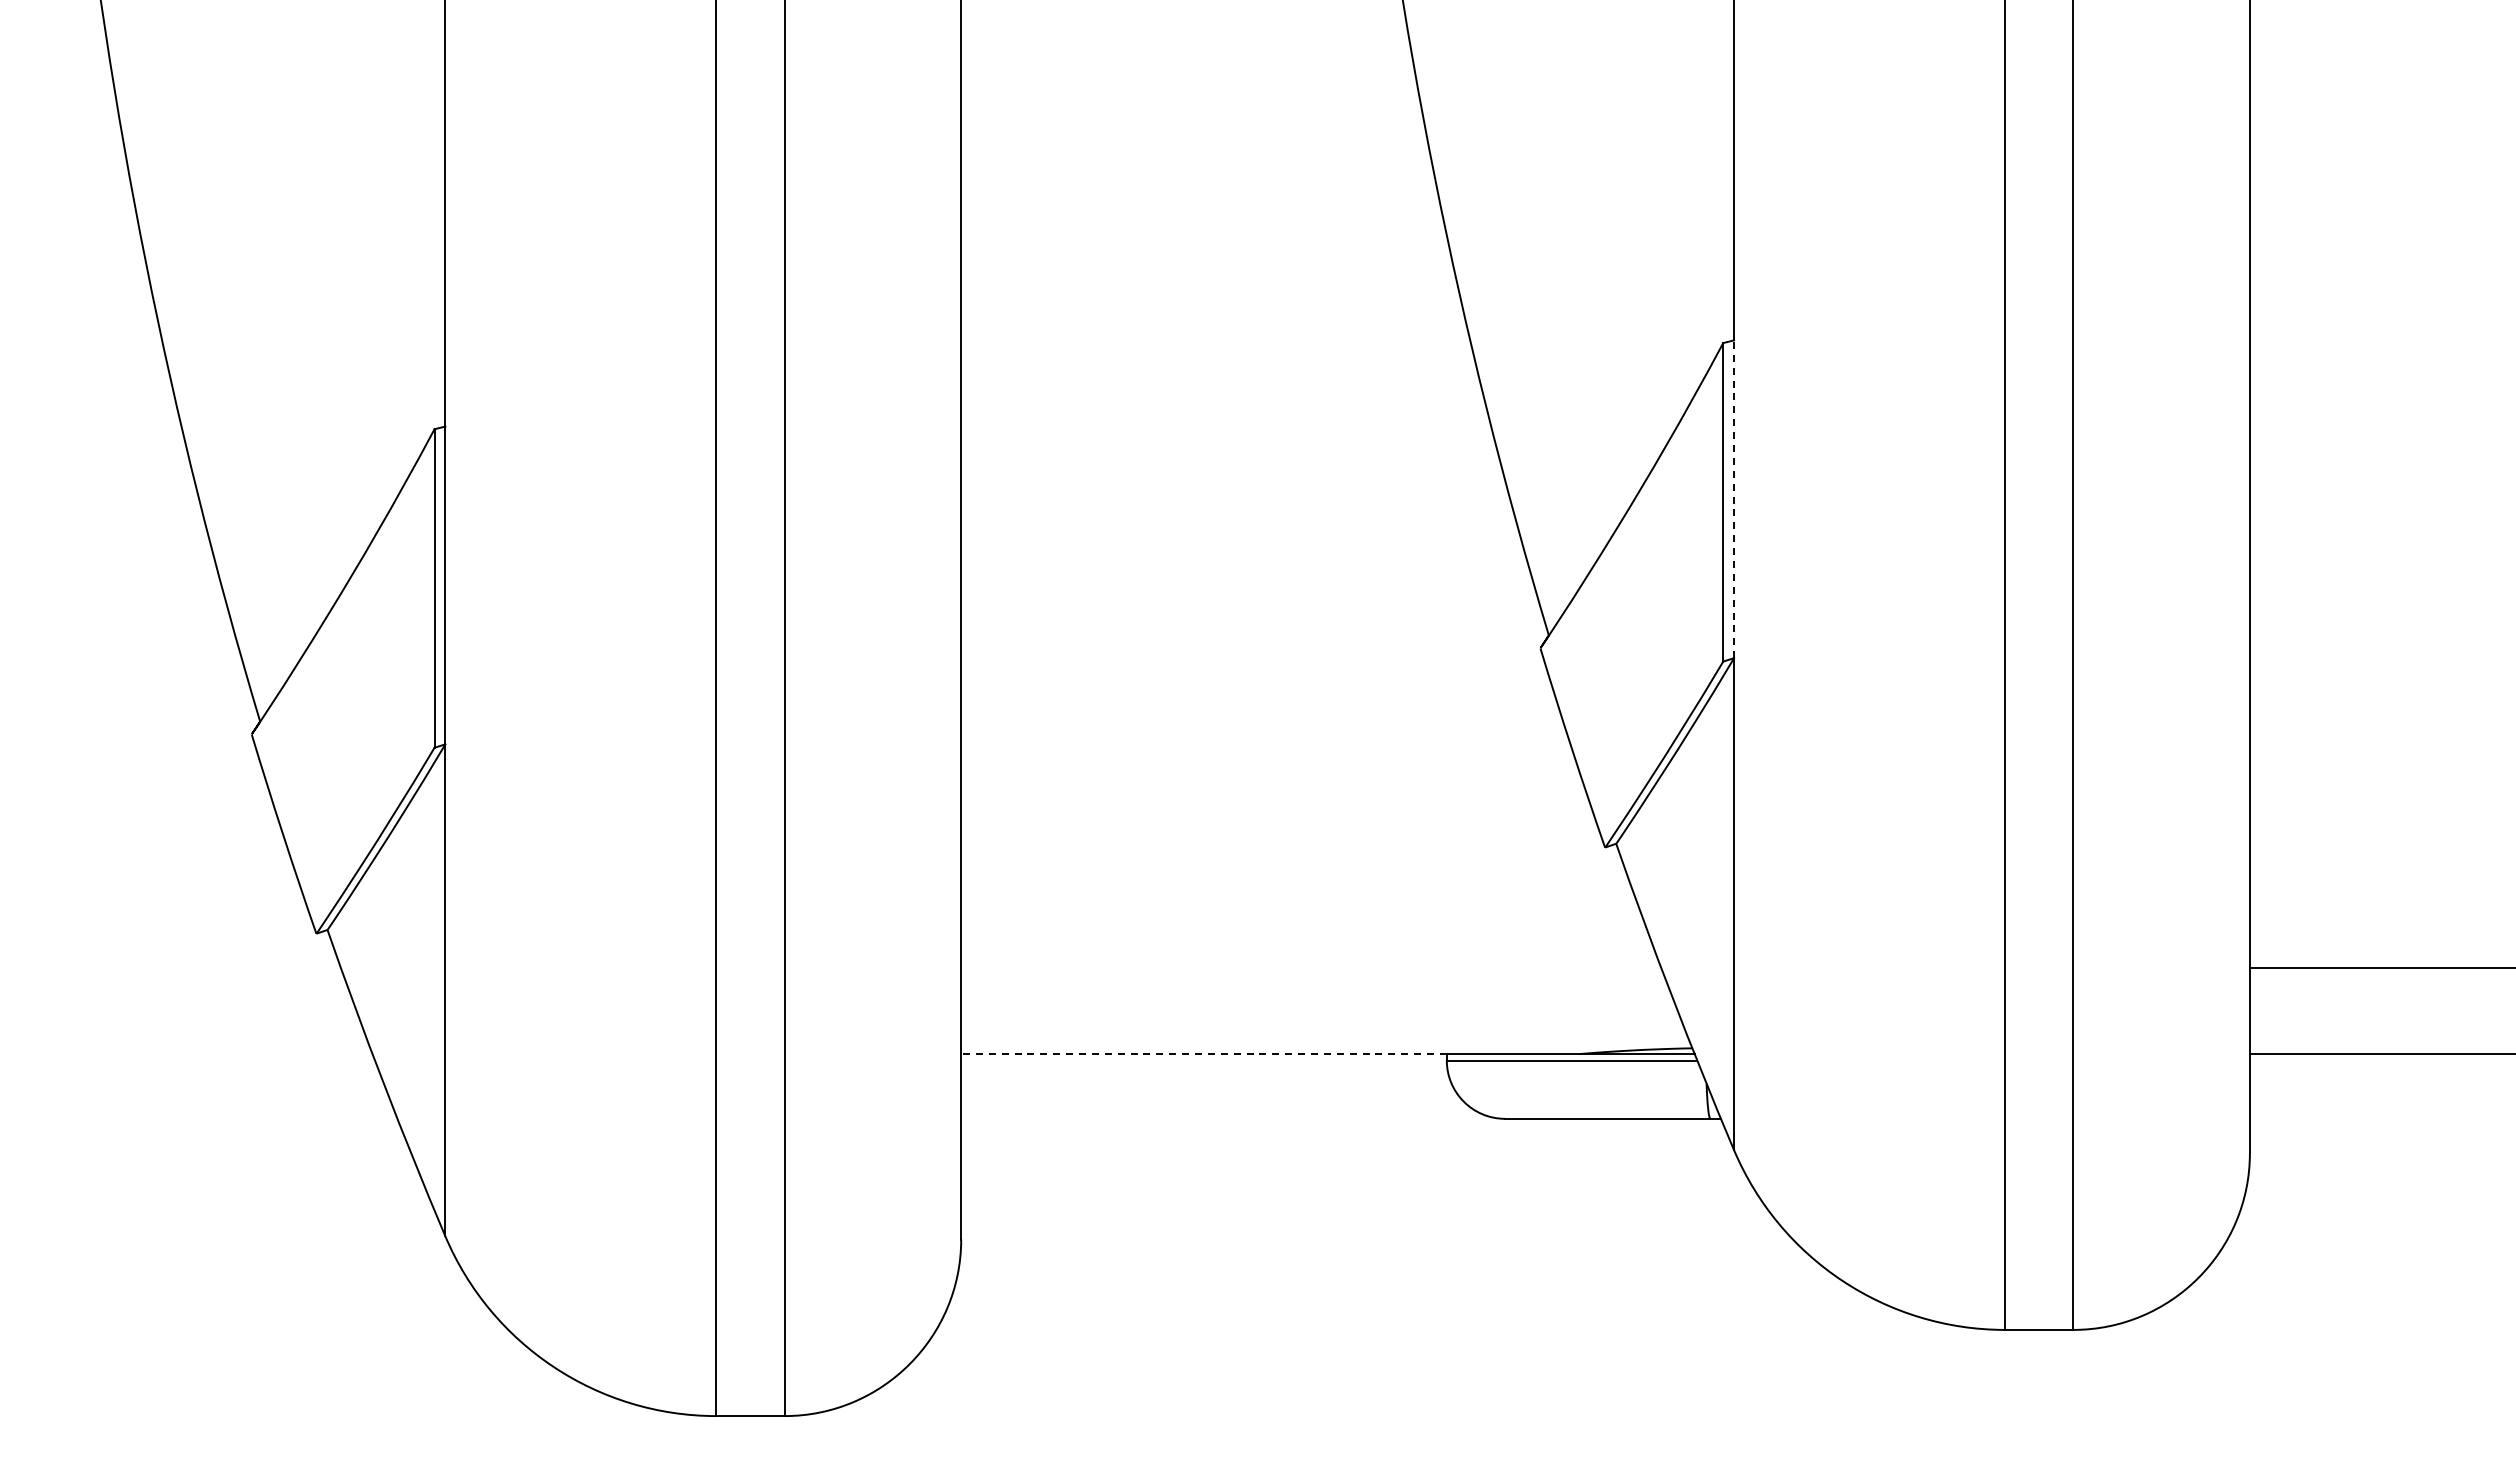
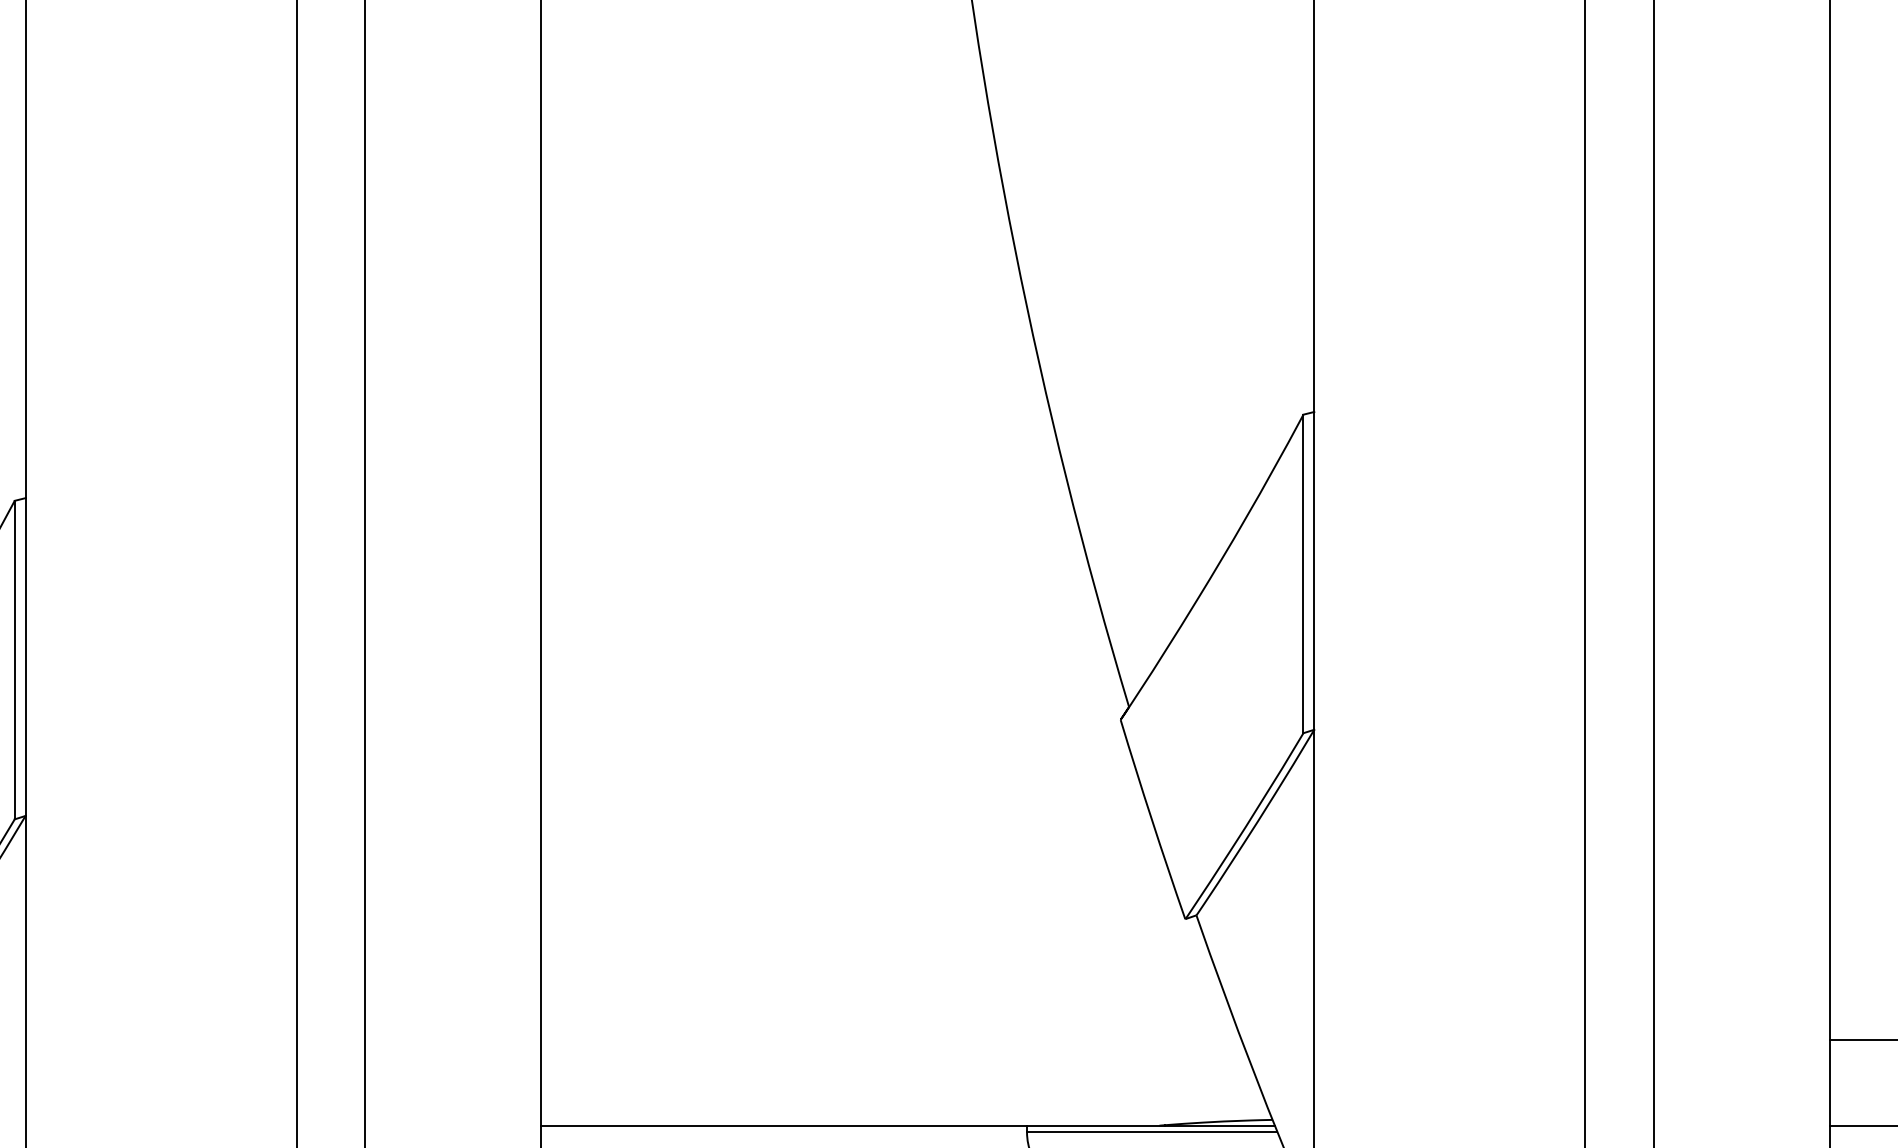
line: (1734, 499) -> (1314, 571), dashed -> solid
line: (1204, 1054) -> (784, 1126), dashed -> solid

